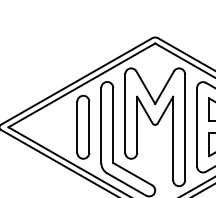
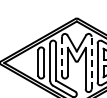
line: (126, 114) -> (62, 56), solid -> dashed
line: (184, 126) -> (91, 62), solid -> dashed

